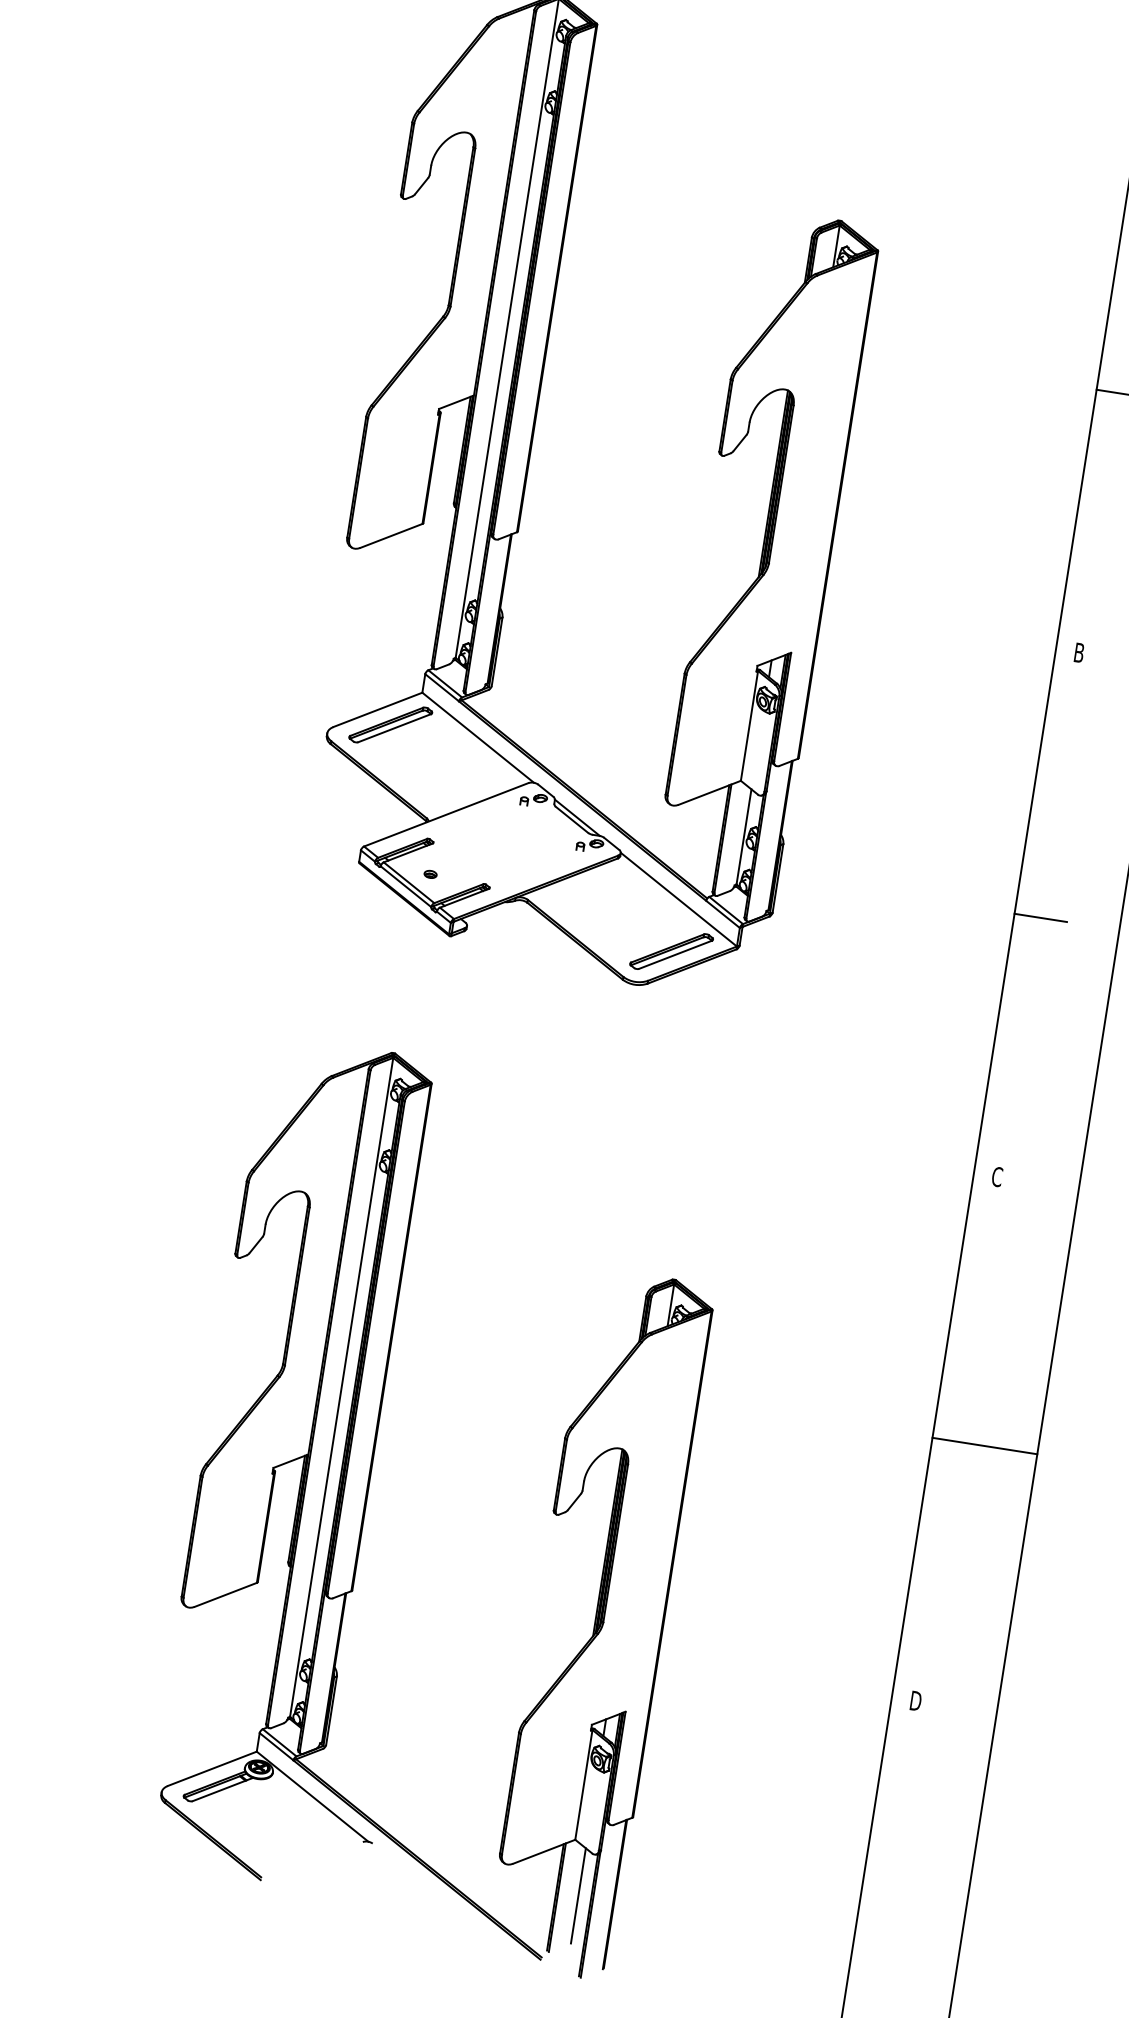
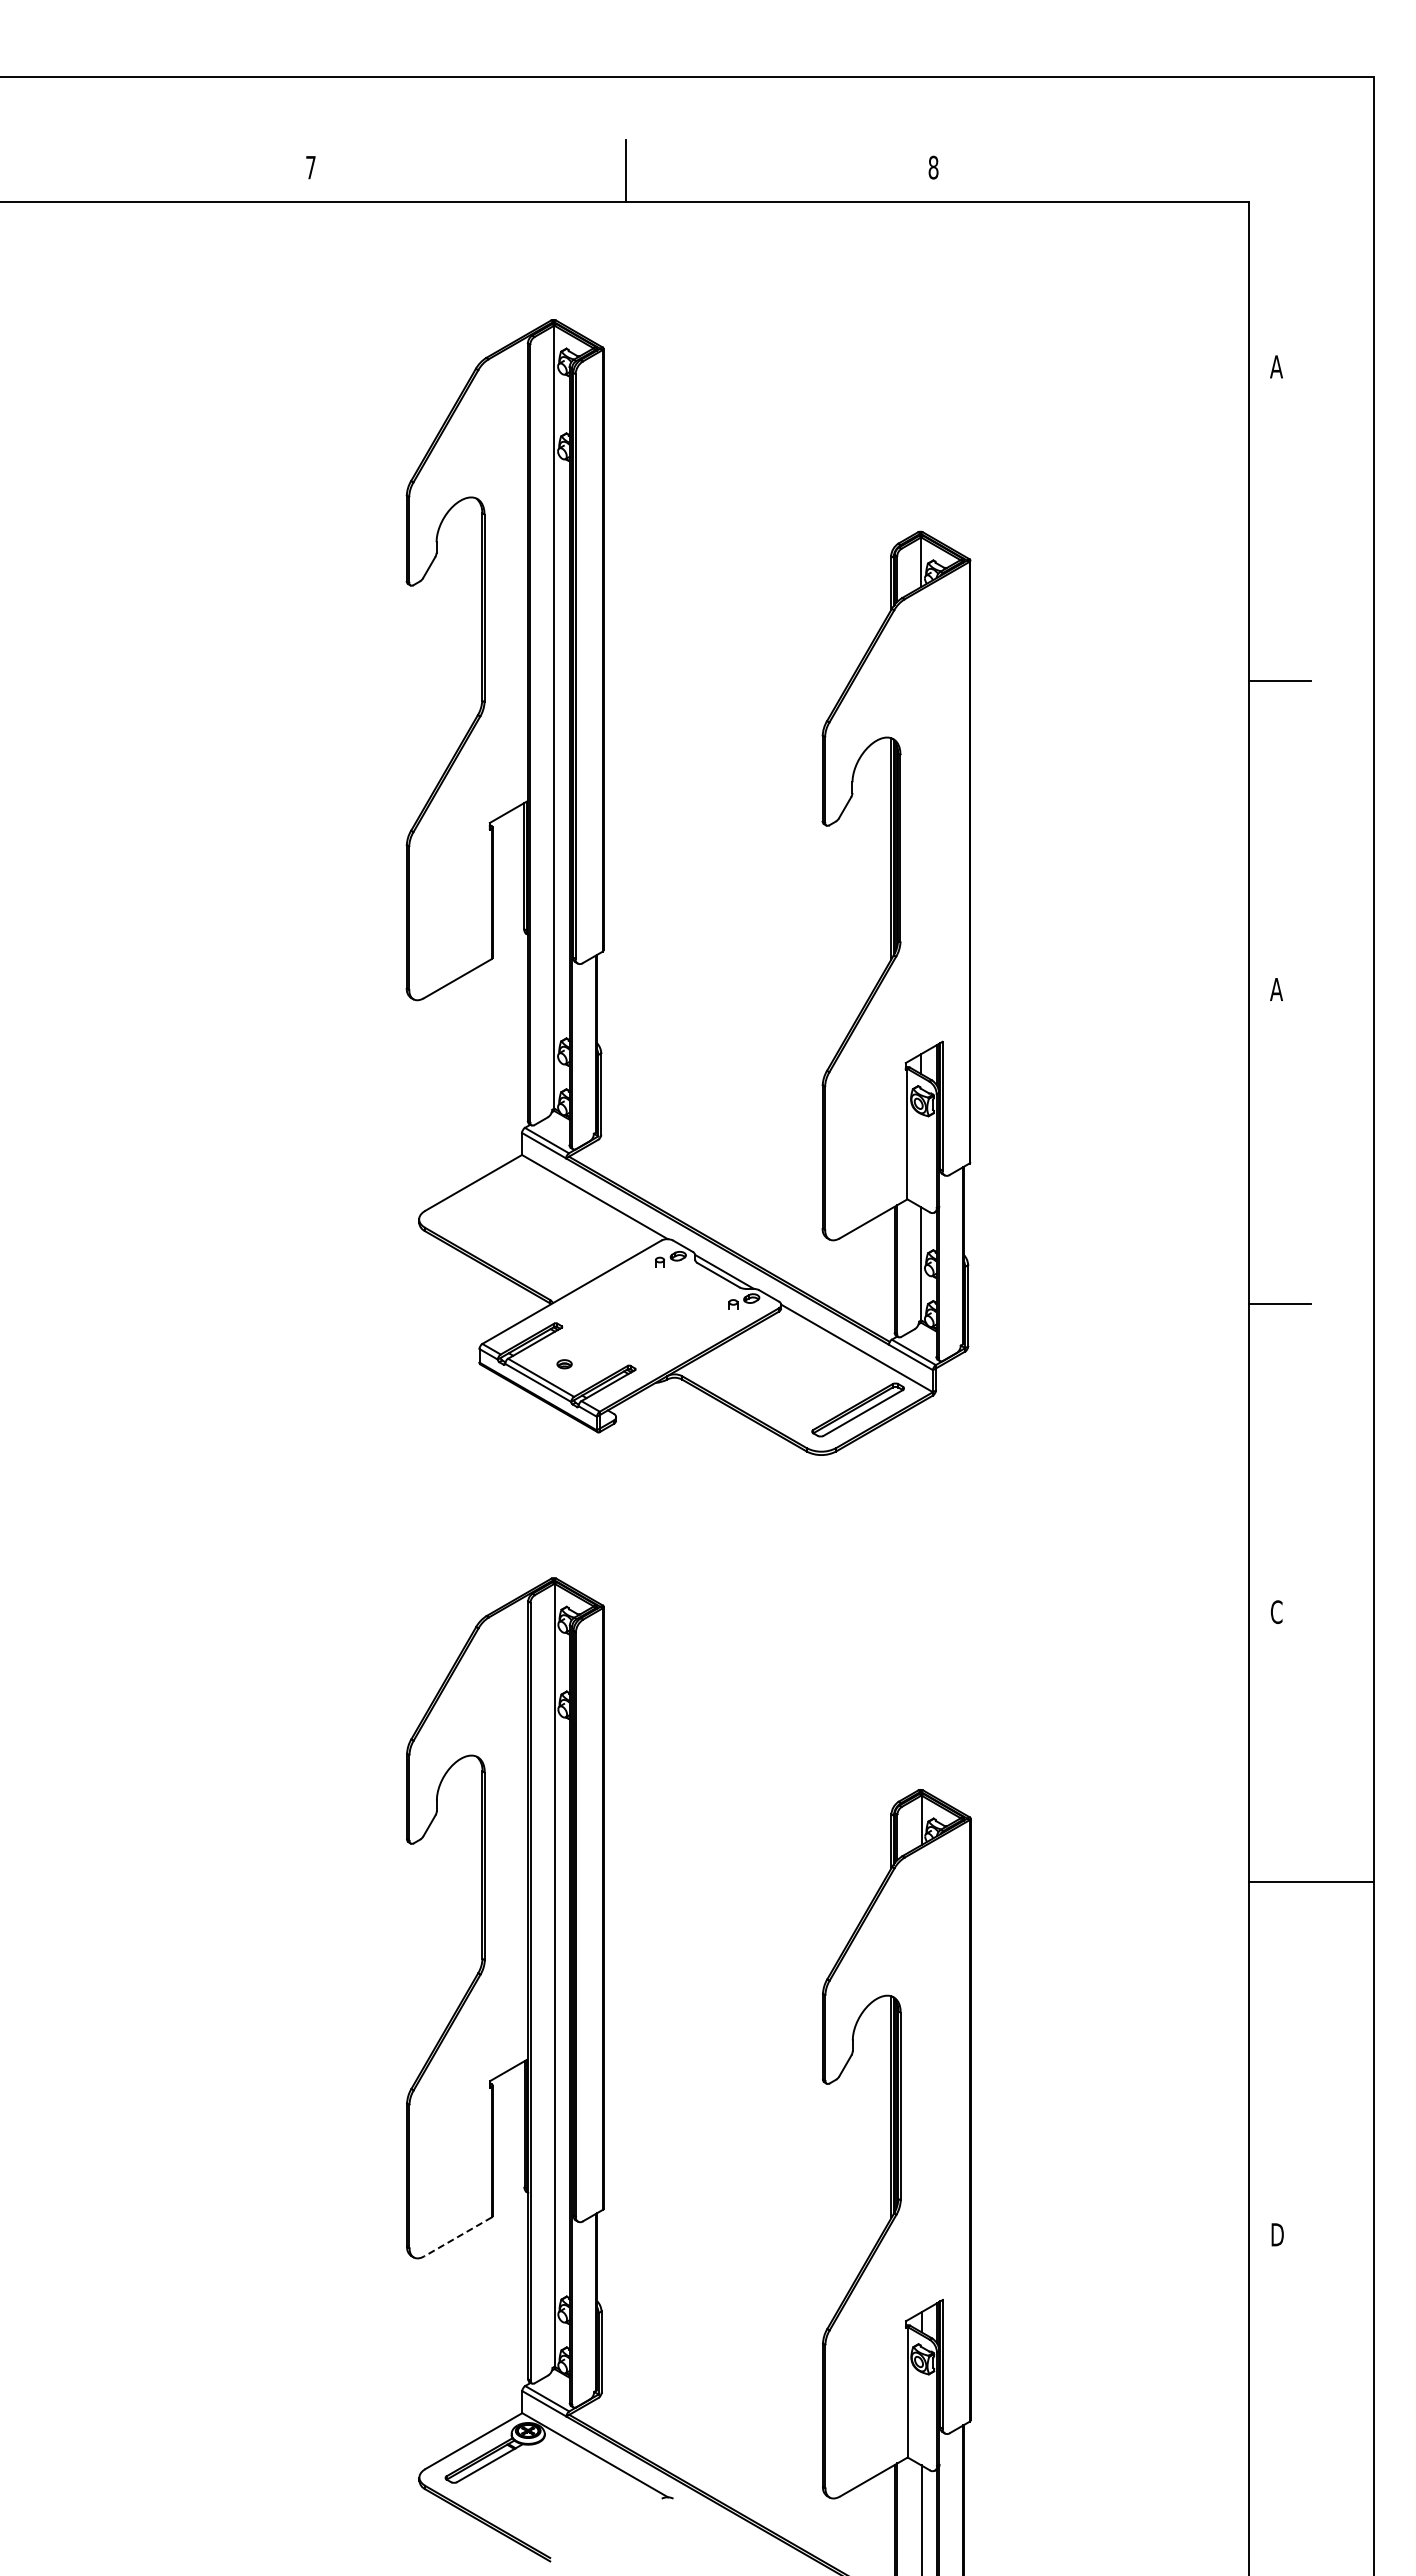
text: (1079, 652) -> (1276, 989), B -> A
part: (390, 724) -> (490, 1197), removed
line: (984, 1445) -> (1310, 1881), moved
line: (225, 1595) -> (457, 2237), solid -> dashed

